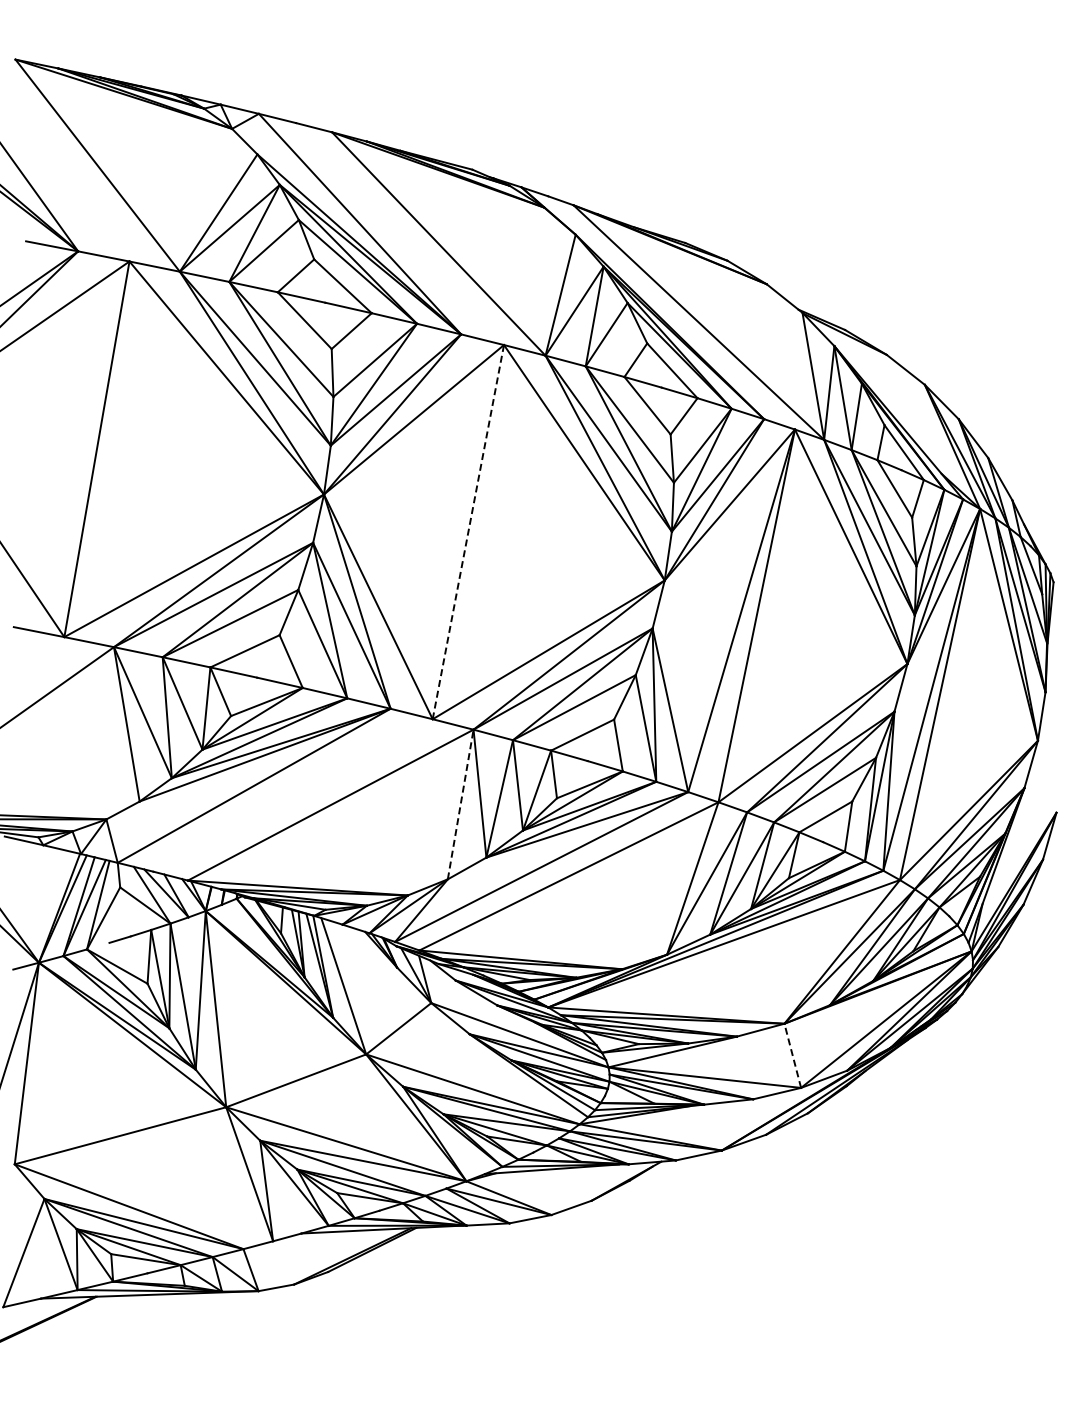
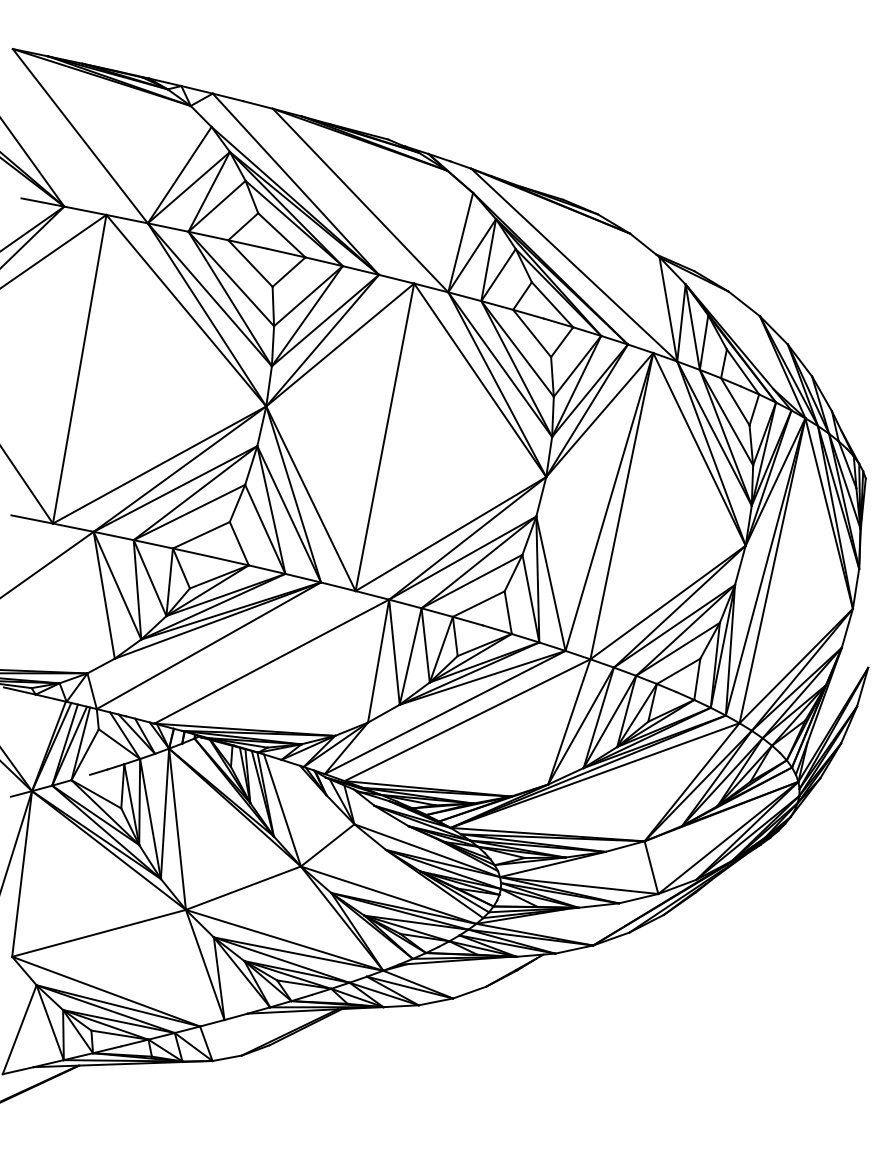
line: (468, 532) -> (385, 437), dashed -> solid
line: (460, 804) -> (378, 661), dashed -> solid
line: (792, 1055) -> (651, 867), dashed -> solid

